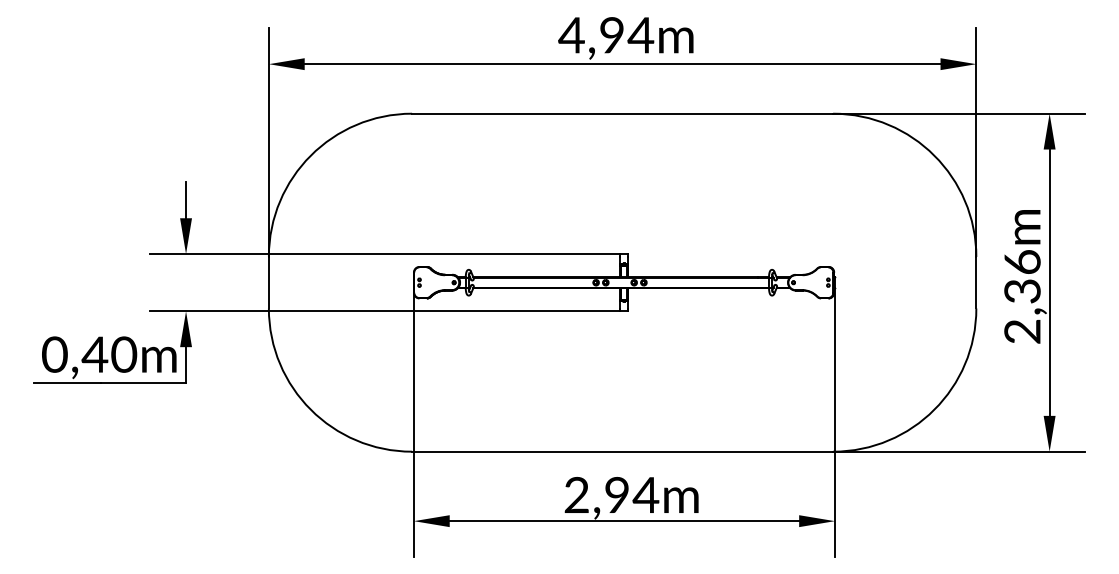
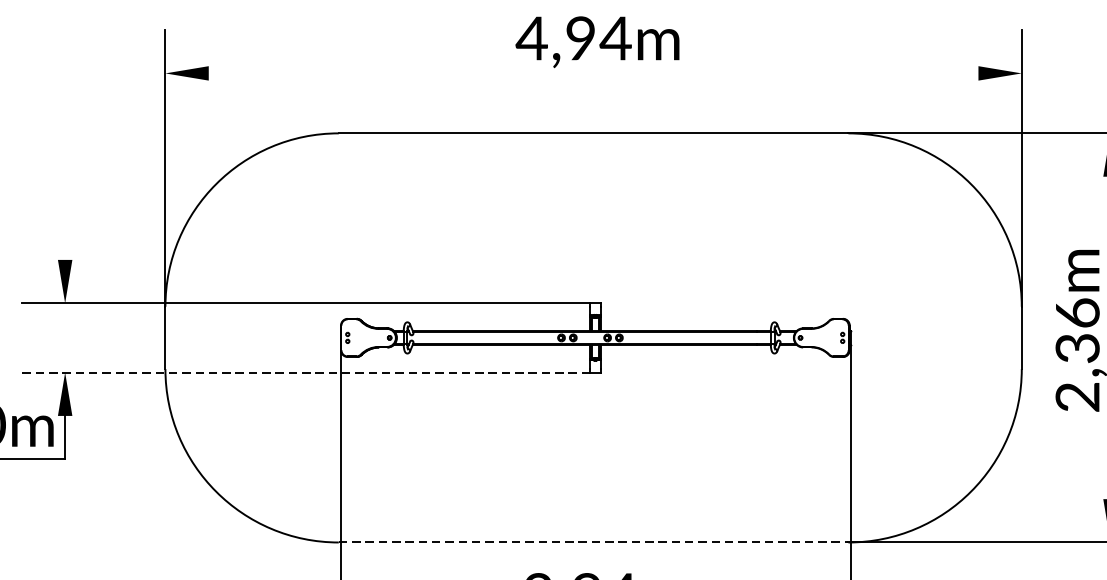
line: (622, 64) -> (593, 73), removed
line: (186, 200) -> (65, 238), removed
line: (385, 311) -> (306, 372), solid -> dashed
line: (622, 451) -> (593, 542), solid -> dashed

